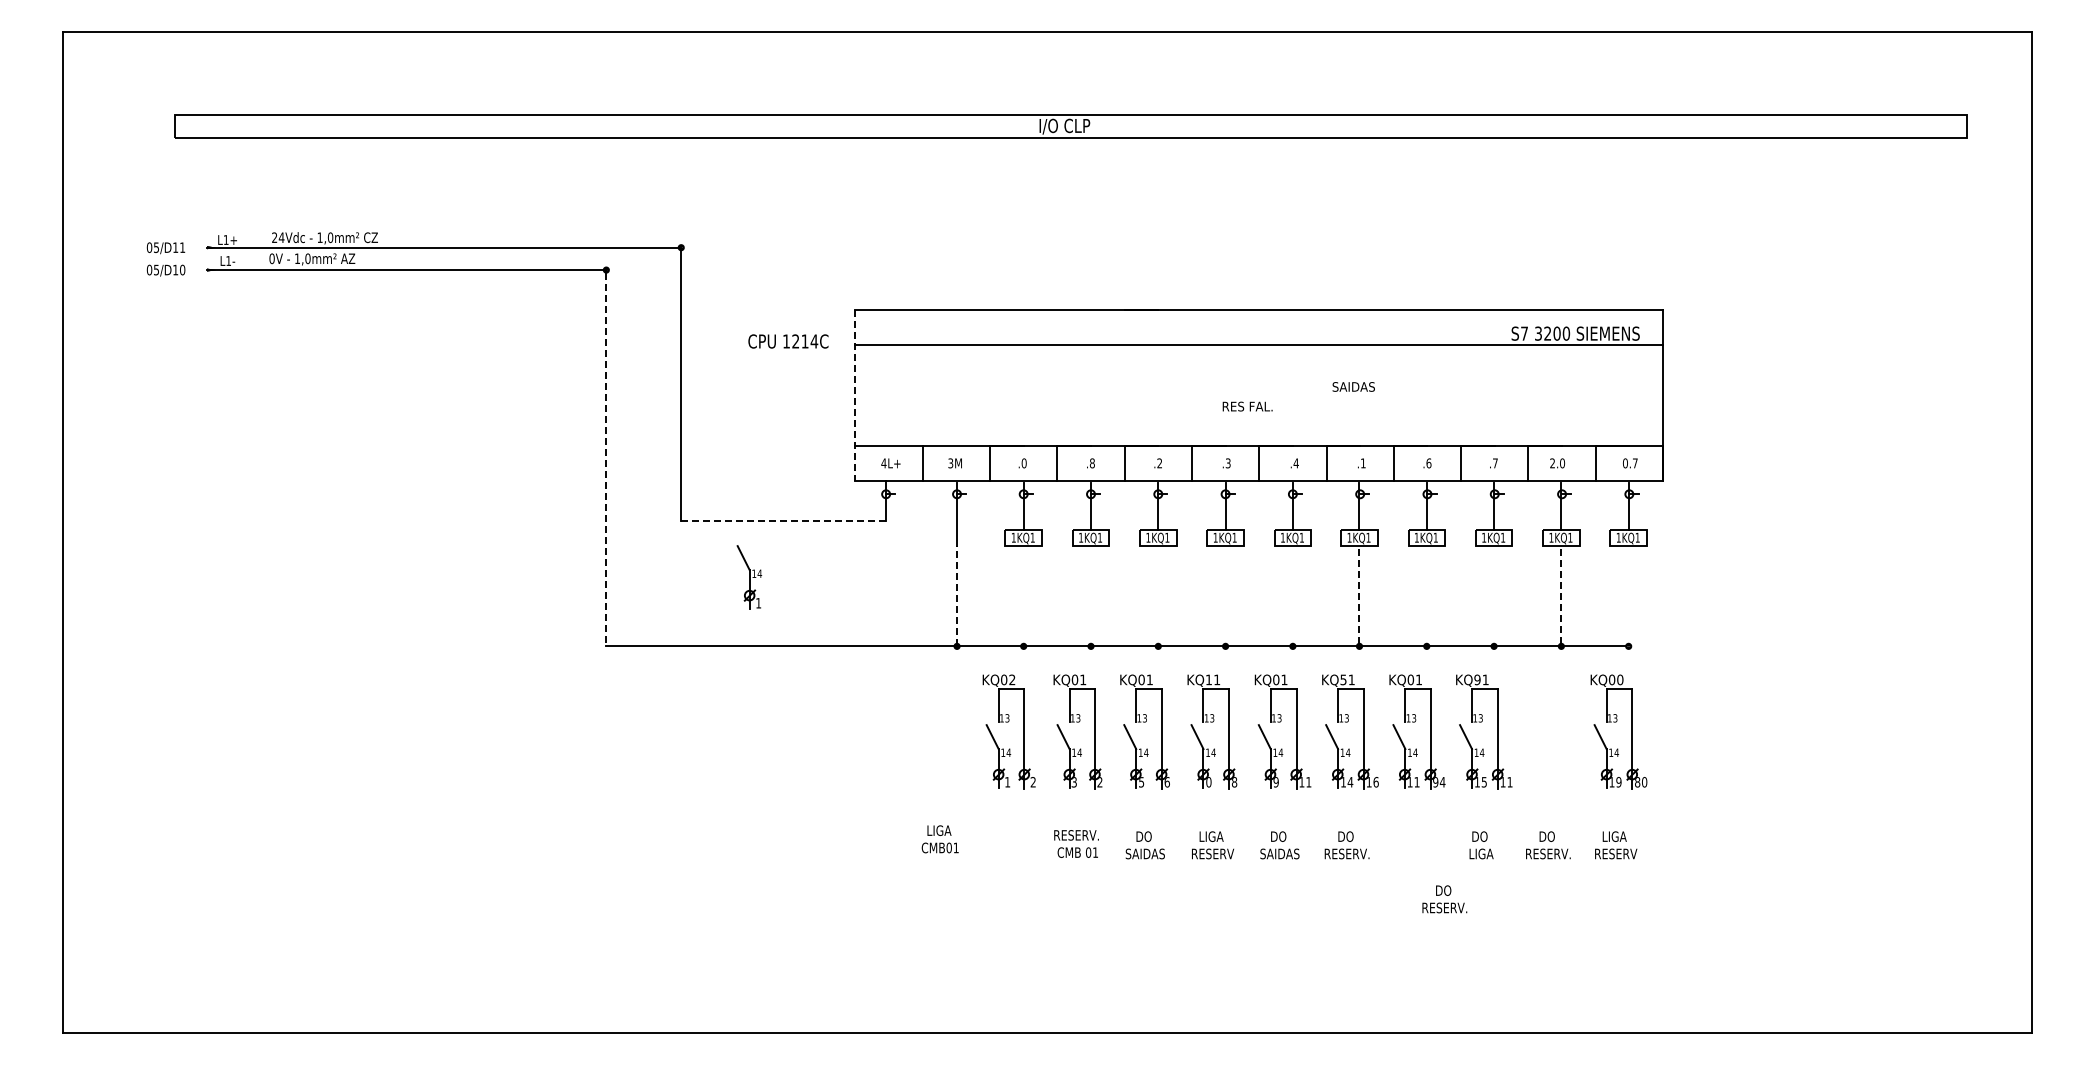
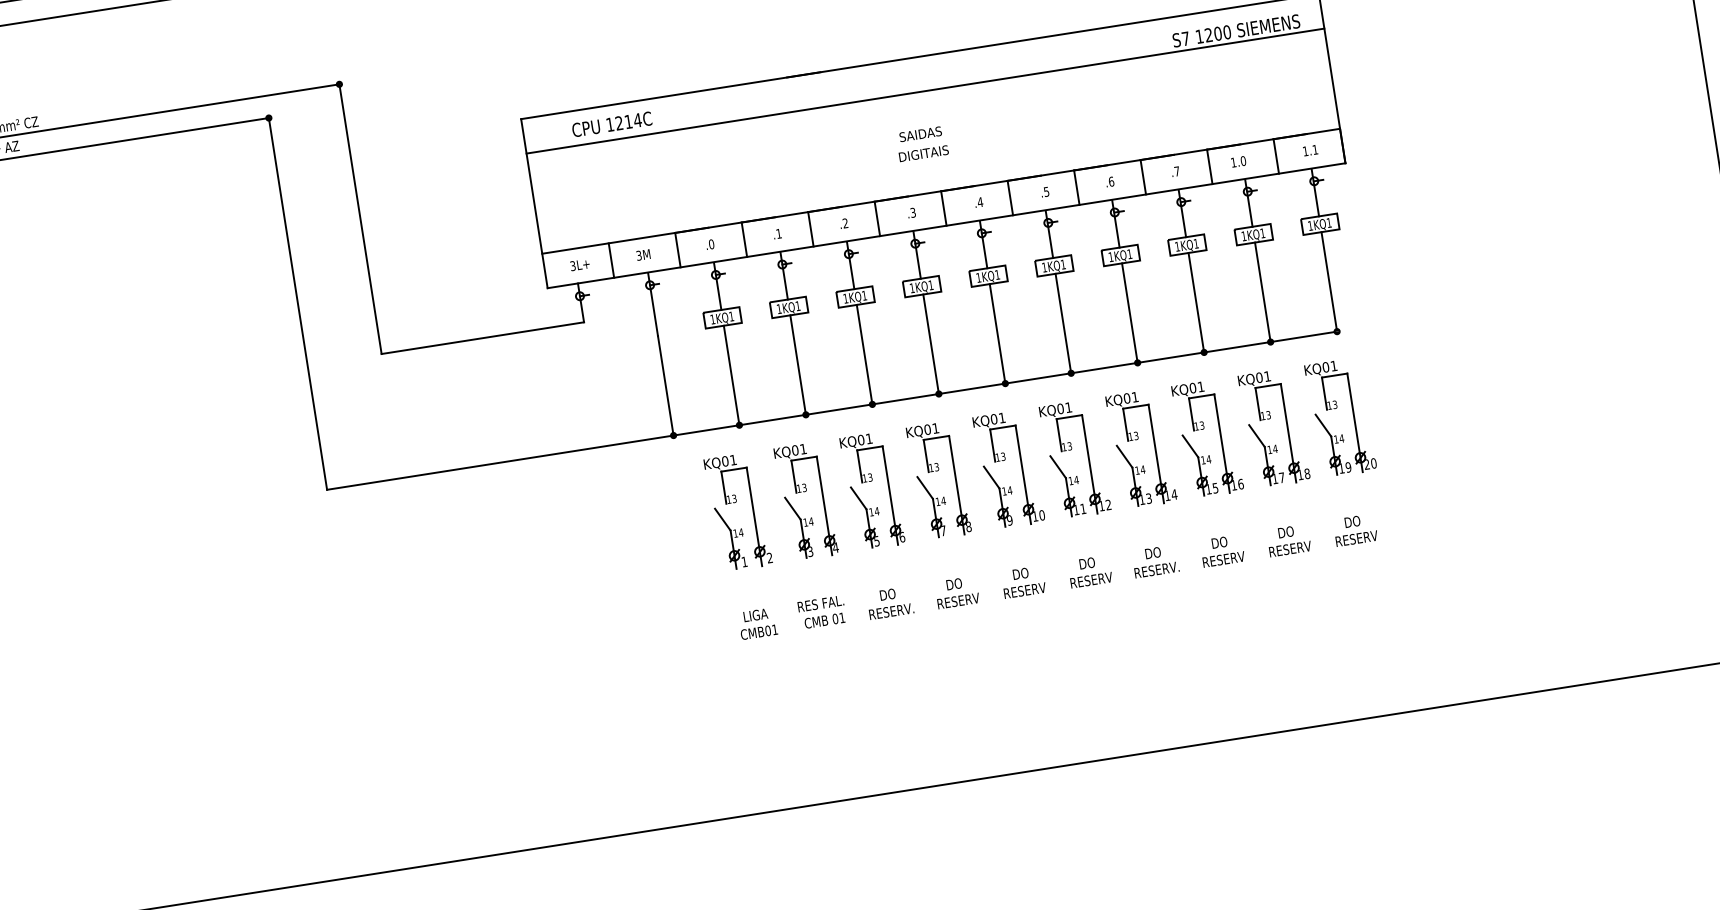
text: (1538, 333) -> (1199, 36), 3200 -> 1200
text: (788, 341) -> (612, 124), moved
text: (1353, 386) -> (920, 133), moved
line: (855, 395) -> (534, 203), dashed -> solid
text: (1247, 406) -> (923, 153), RES FAL. -> DIGITAIS
line: (606, 459) -> (298, 305), dashed -> solid
text: (883, 463) -> (572, 266), 4L+ -> 3L+
text: (1091, 463) -> (778, 234), .8 -> .1
text: (1362, 463) -> (1045, 192), .1 -> .5
text: (1552, 463) -> (1233, 162), 2.0 -> 1.0
text: (1629, 463) -> (1309, 150), 0.7 -> 1.1
line: (784, 520) -> (483, 337), dashed -> solid
part: (749, 577) -> (457, 399), removed
line: (1091, 594) -> (798, 363), added
line: (1158, 594) -> (864, 353), added
line: (1225, 594) -> (930, 342), added
line: (1292, 594) -> (996, 332), added
line: (1359, 594) -> (1063, 322), dashed -> solid
line: (1426, 594) -> (1129, 311), added
line: (1494, 594) -> (1196, 301), added
line: (1561, 594) -> (1262, 290), dashed -> solid
line: (1628, 594) -> (1328, 280), added
line: (957, 595) -> (666, 385), dashed -> solid
line: (1023, 595) -> (731, 375), added
text: (1012, 679) -> (733, 459), KQ02 -> KQ01
text: (1208, 679) -> (927, 429), KQ11 -> KQ01
text: (1343, 679) -> (1060, 408), KQ51 -> KQ01
text: (1477, 679) -> (1192, 387), KQ91 -> KQ01
text: (1620, 679) -> (1334, 365), KQ00 -> KQ01
part: (1548, 722) -> (1269, 419), added
text: (1099, 782) -> (835, 548), 2 -> 4
text: (1208, 782) -> (943, 531), 0 -> 7
text: (1308, 782) -> (1041, 515), 11 -> 10
text: (1350, 782) -> (1083, 509), 14 -> 11
text: (1375, 782) -> (1108, 505), 16 -> 12
text: (1416, 782) -> (1148, 498), 11 -> 13
text: (1435, 782) -> (1167, 496), 94 -> 14
text: (1509, 782) -> (1240, 484), 11 -> 16
text: (1637, 782) -> (1366, 464), 80 -> 20
text: (1076, 835) -> (820, 603), RESERV. -> RES FAL.
text: (1211, 836) -> (954, 584), LIGA -> DO
text: (1614, 836) -> (1352, 521), LIGA -> DO
text: (939, 839) -> (757, 624), moved
text: (1144, 853) -> (890, 611), SAIDAS -> RESERV.
text: (1280, 853) -> (1025, 590), SAIDAS -> RESERV
text: (1346, 853) -> (1090, 579), RESERV. -> RESERV
text: (1481, 853) -> (1223, 559), LIGA -> RESERV
text: (1548, 853) -> (1289, 548), RESERV. -> RESERV
text: (1444, 899) -> (1155, 561), moved

